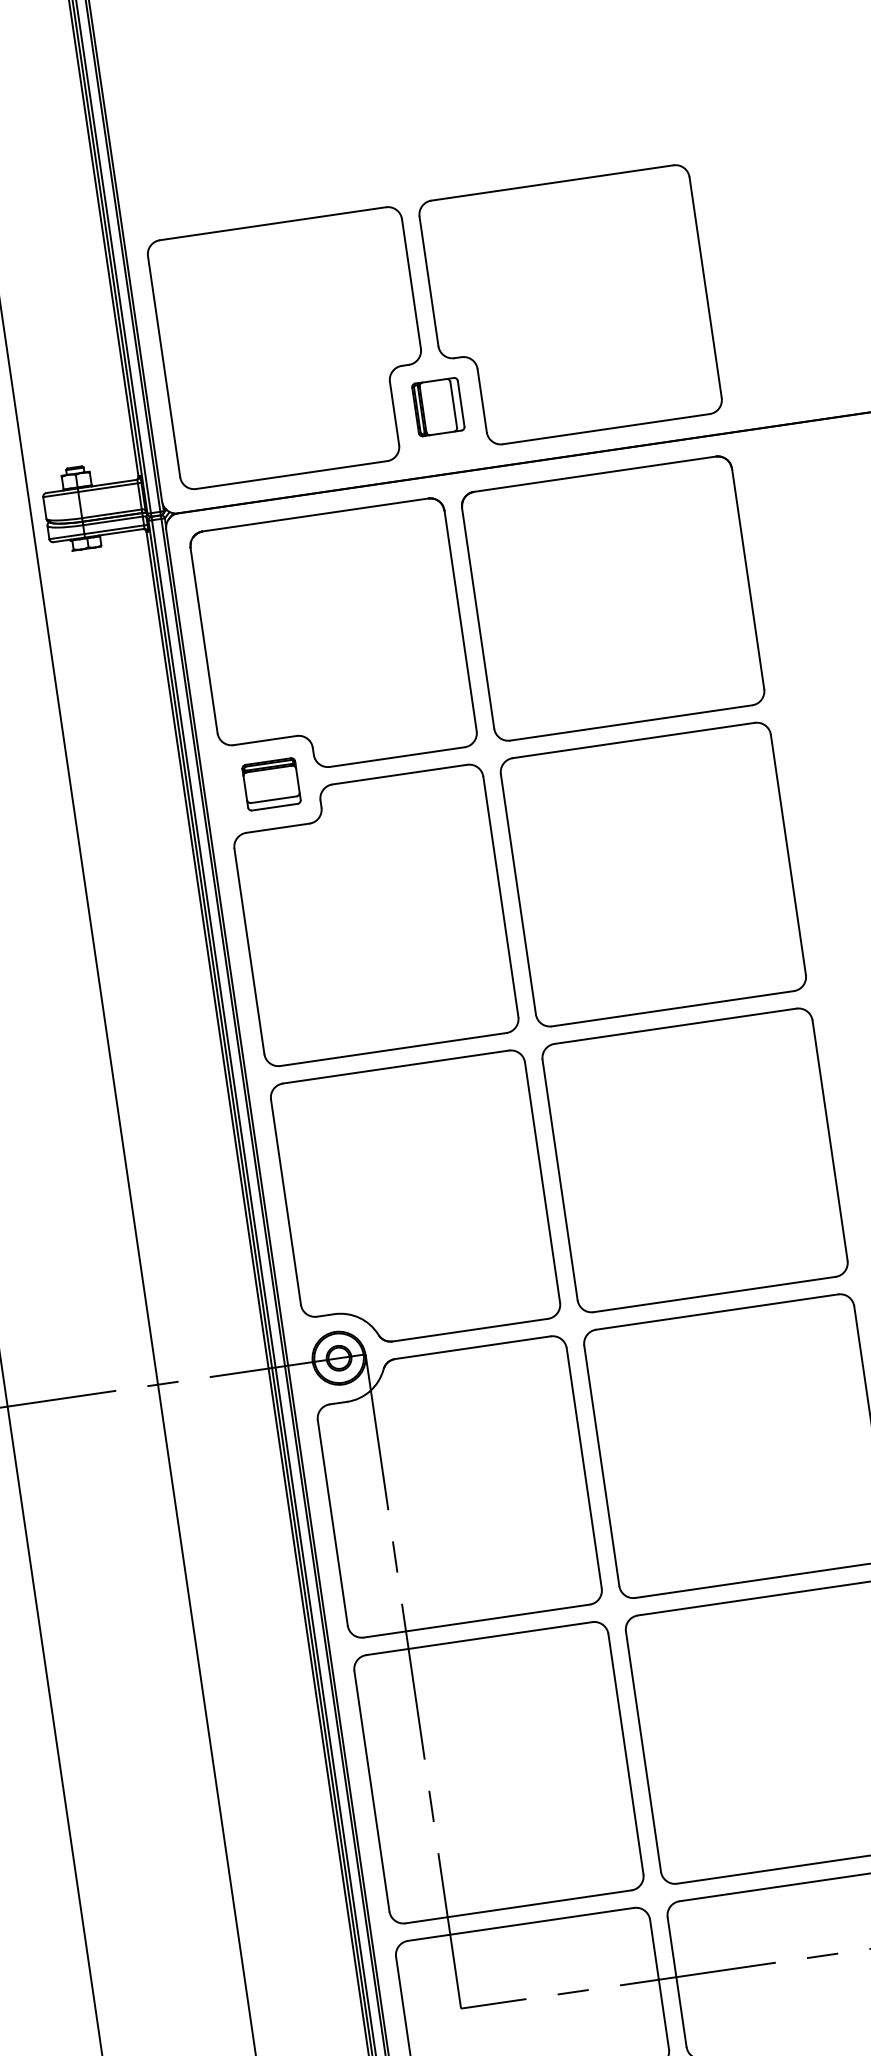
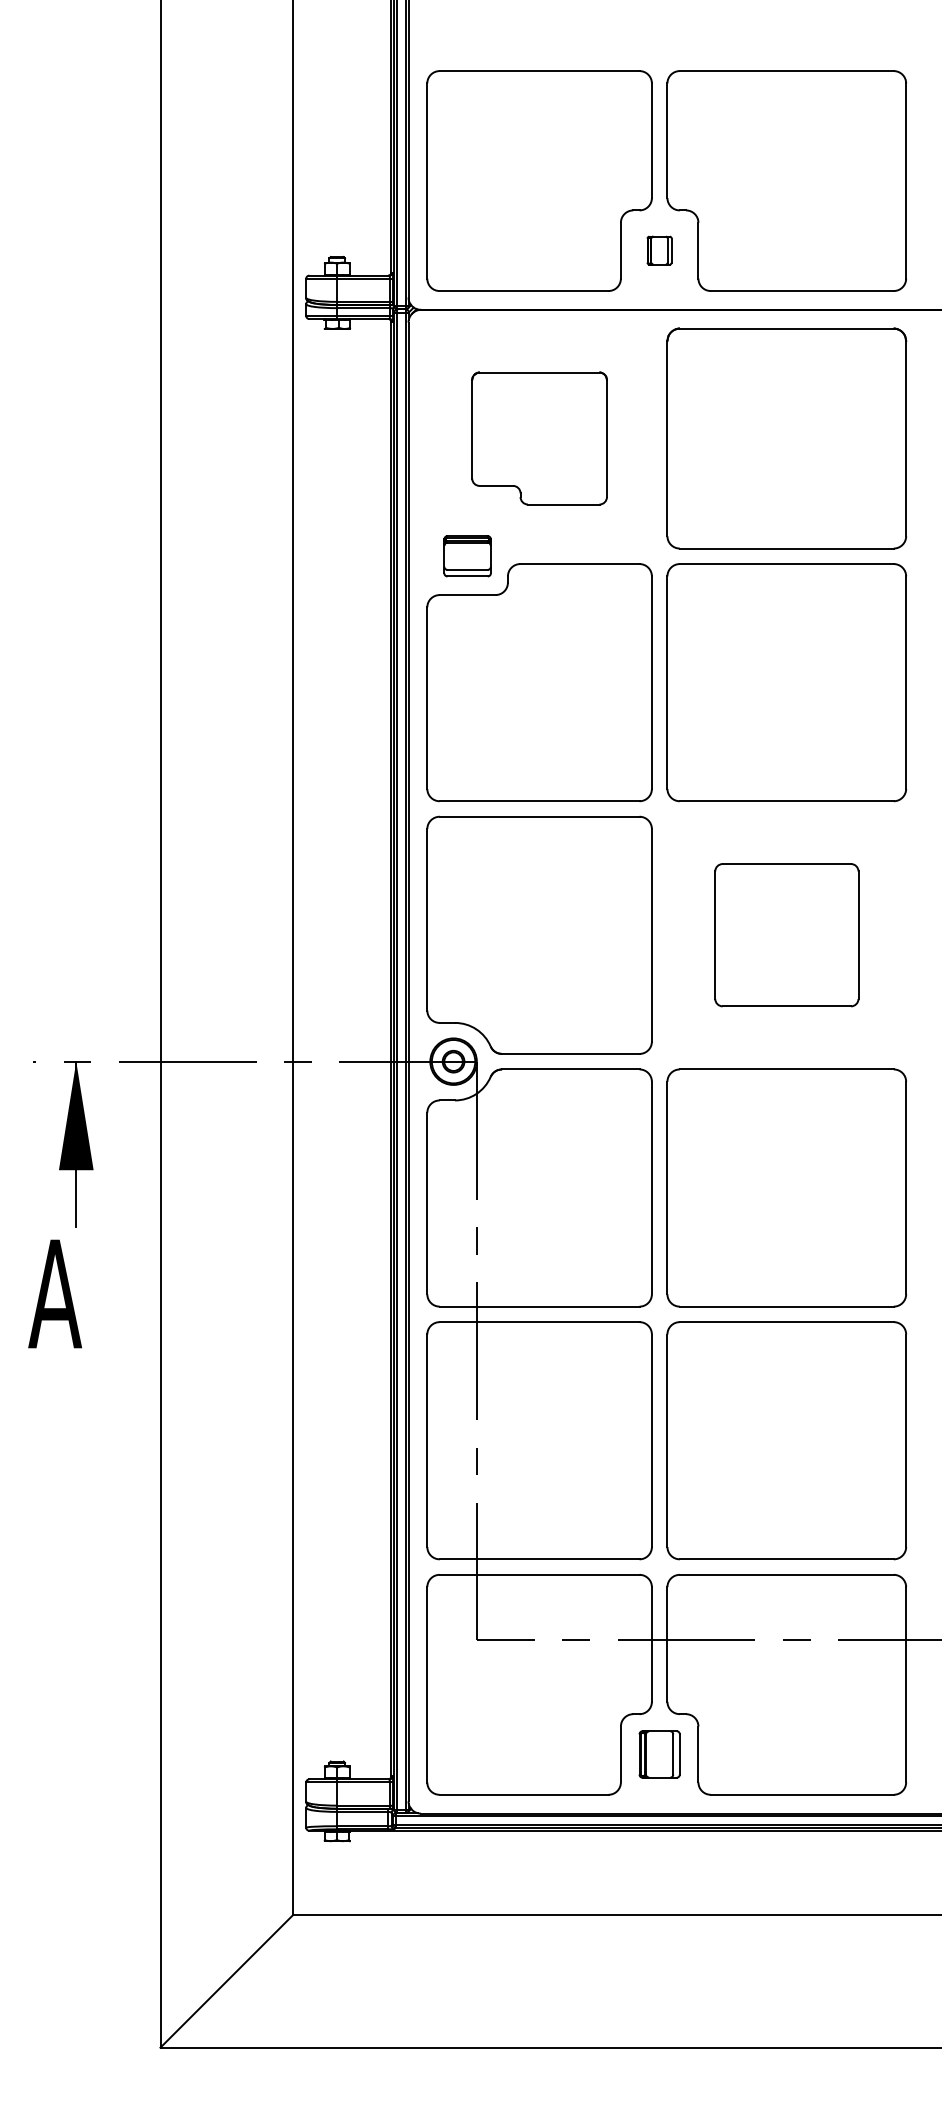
part: (438, 406) -> (659, 250), size x0.6
part: (333, 639) -> (539, 438), size x0.6
part: (694, 1159) -> (786, 934), size x0.6

